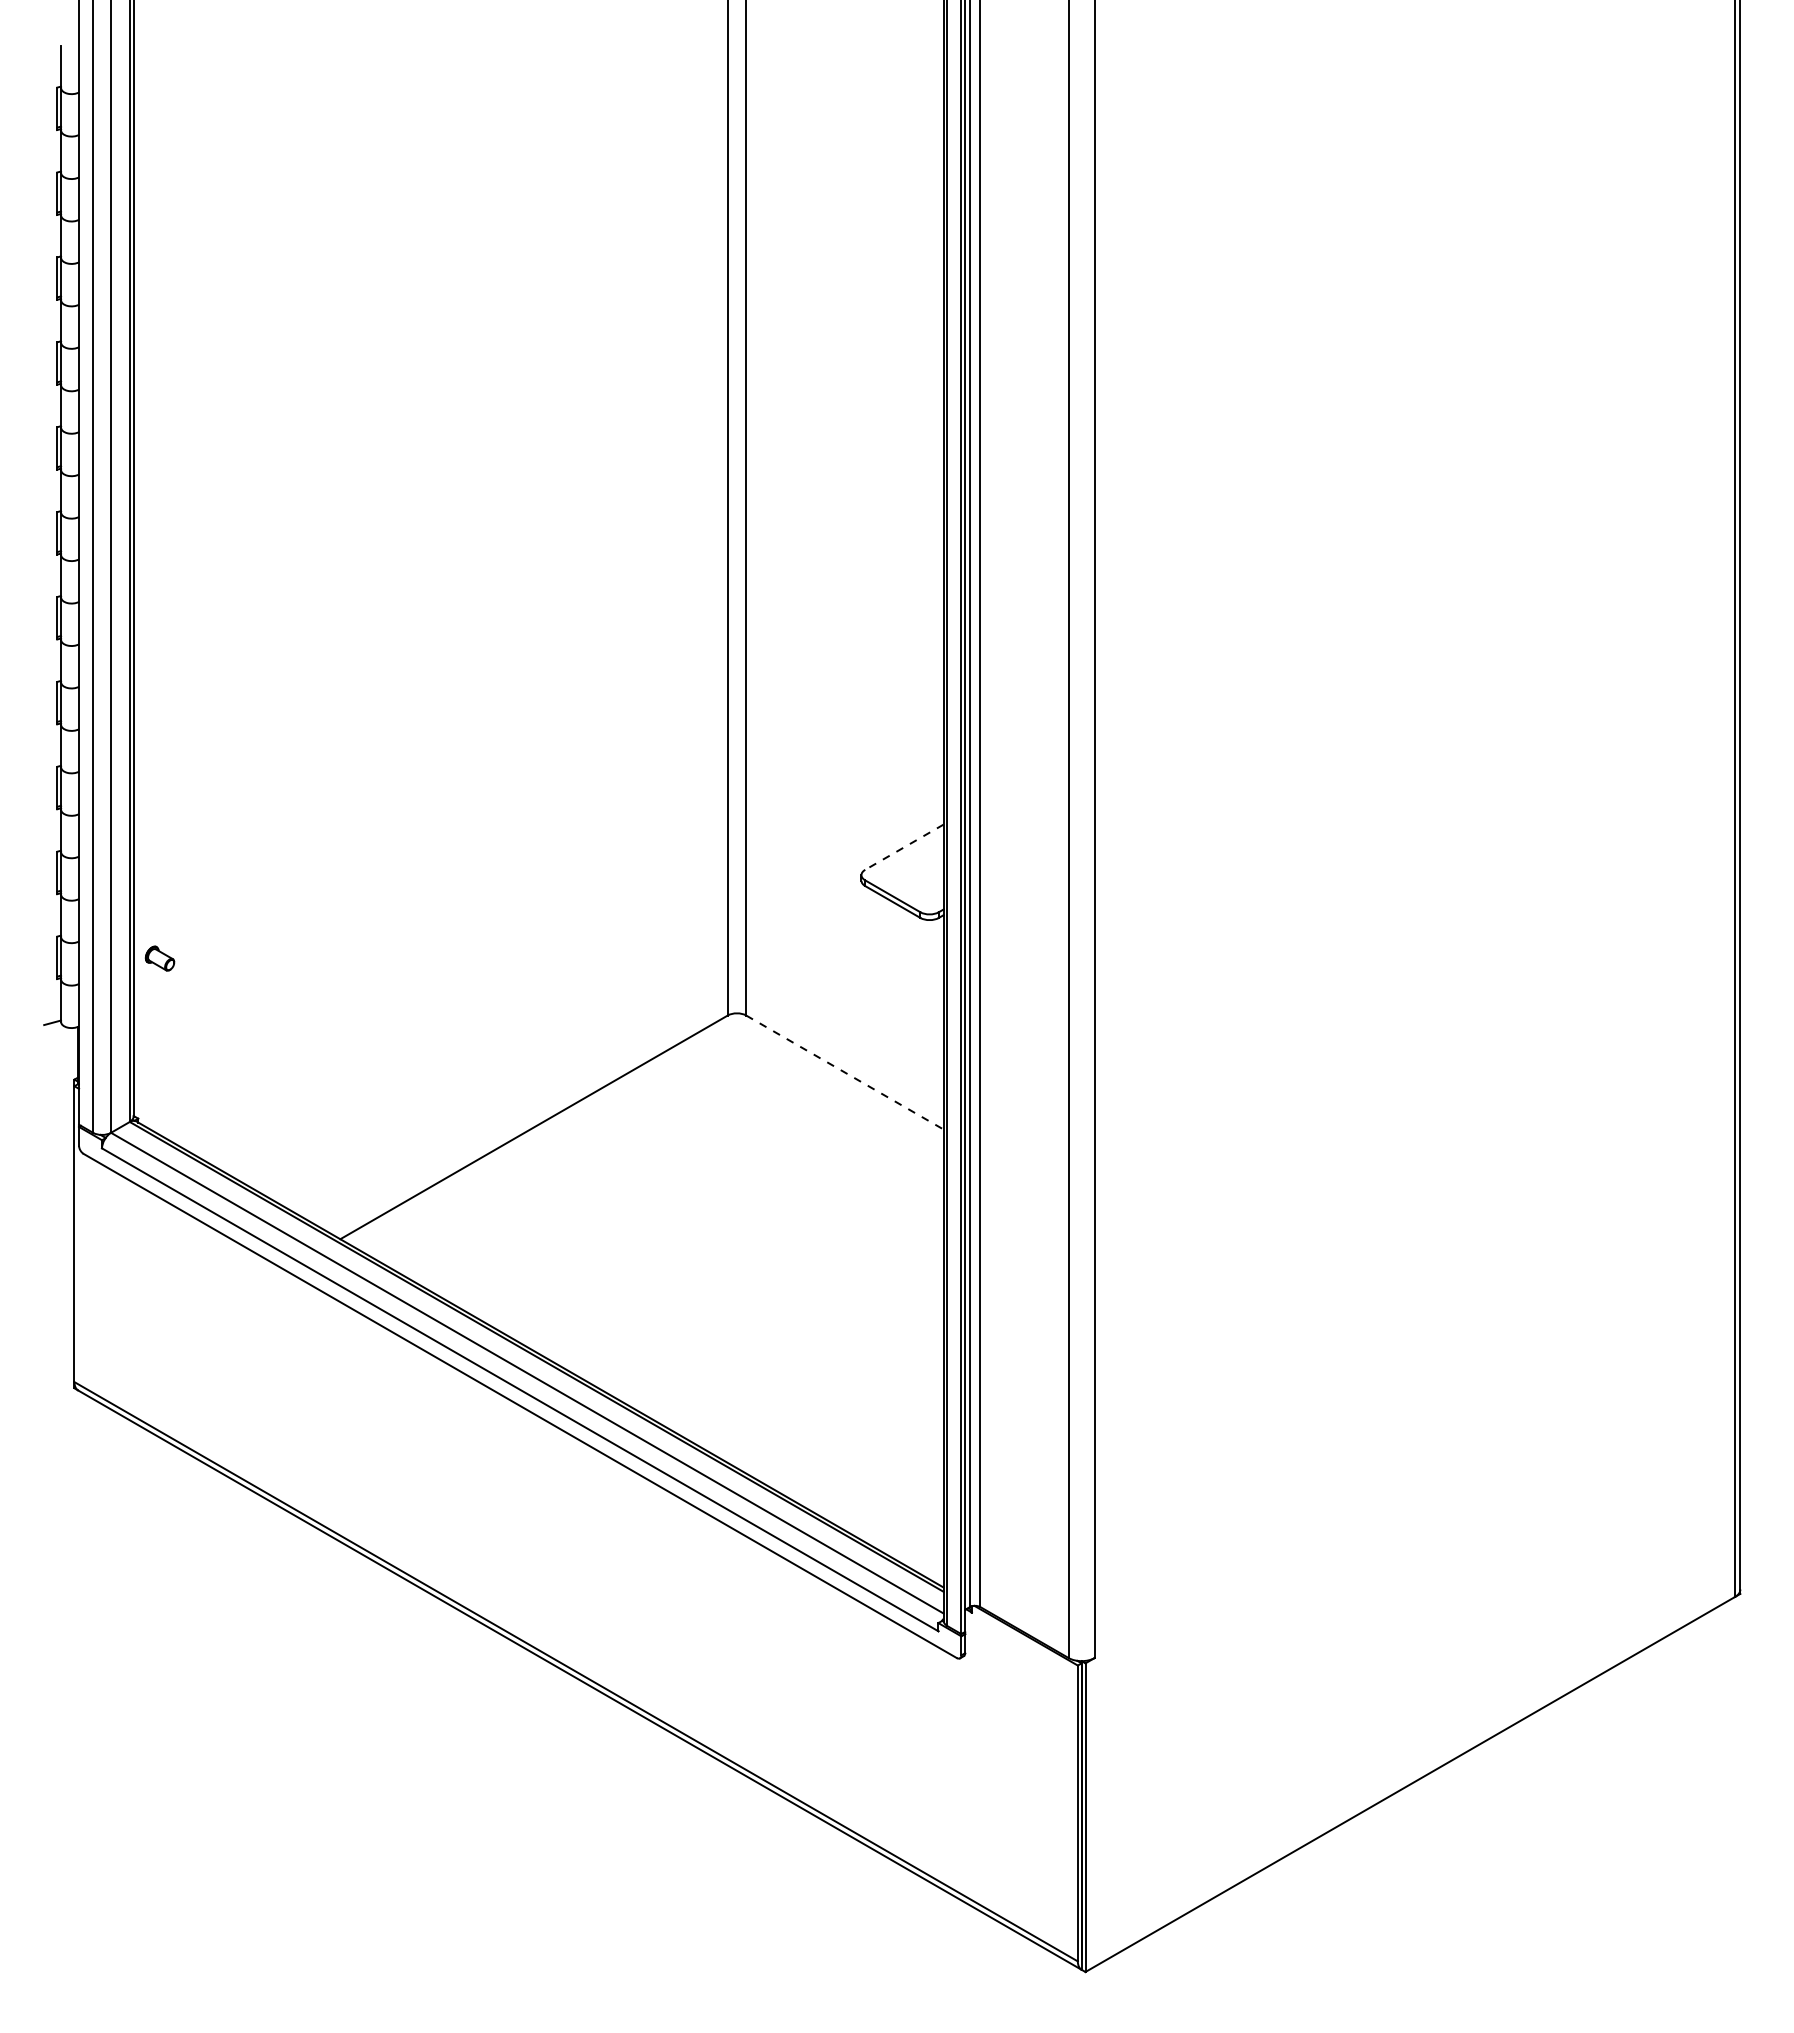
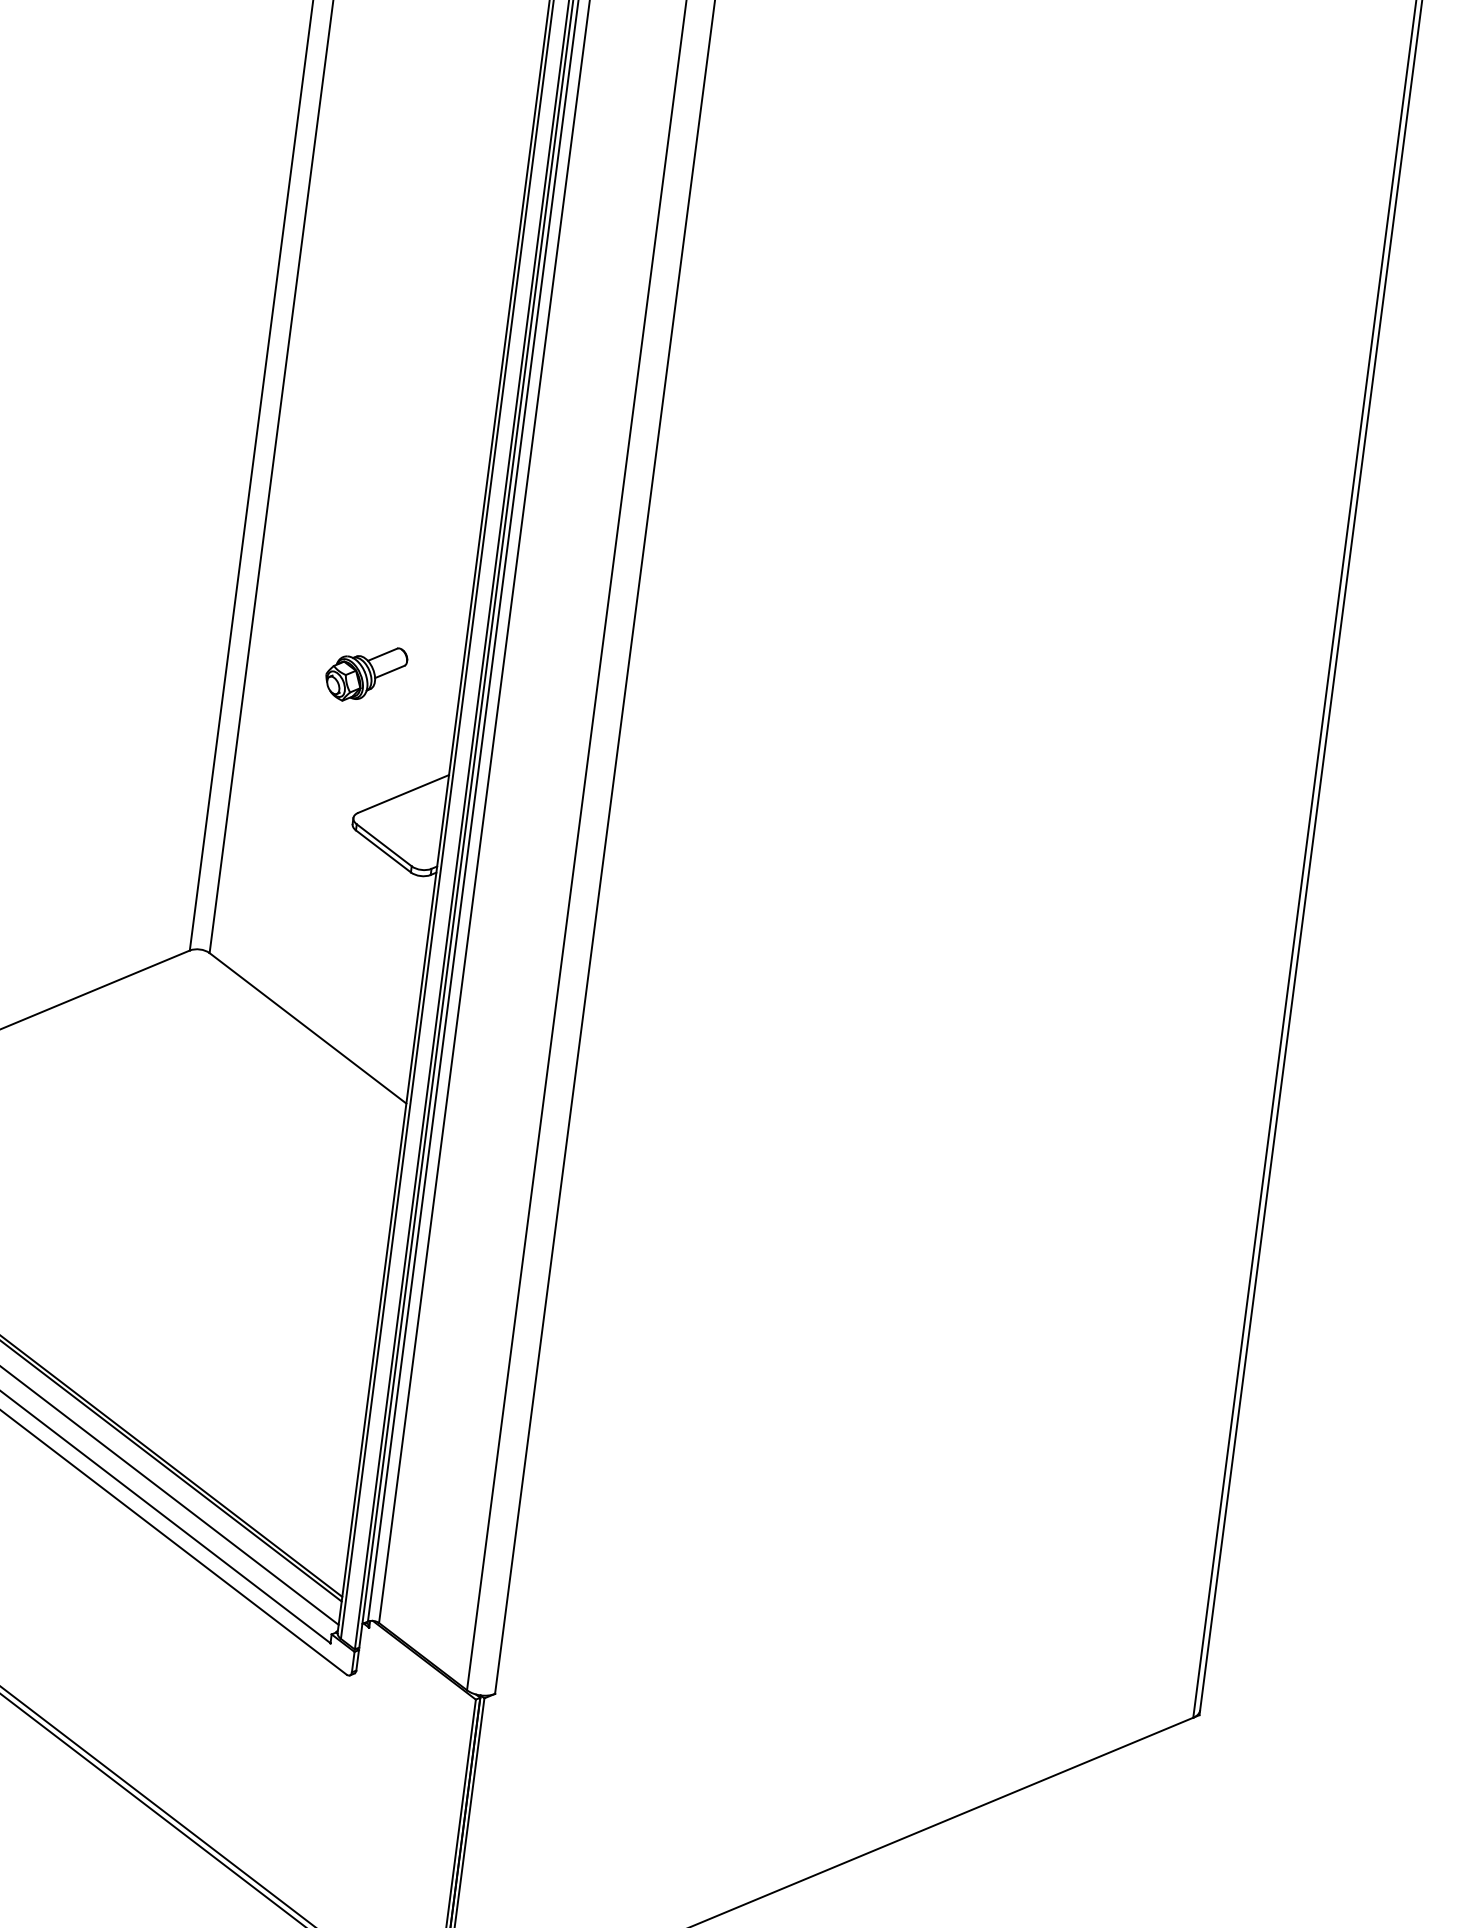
part: (855, 741) -> (365, 673), added
line: (904, 847) -> (403, 794), dashed -> solid
line: (845, 1072) -> (308, 1028), dashed -> solid

